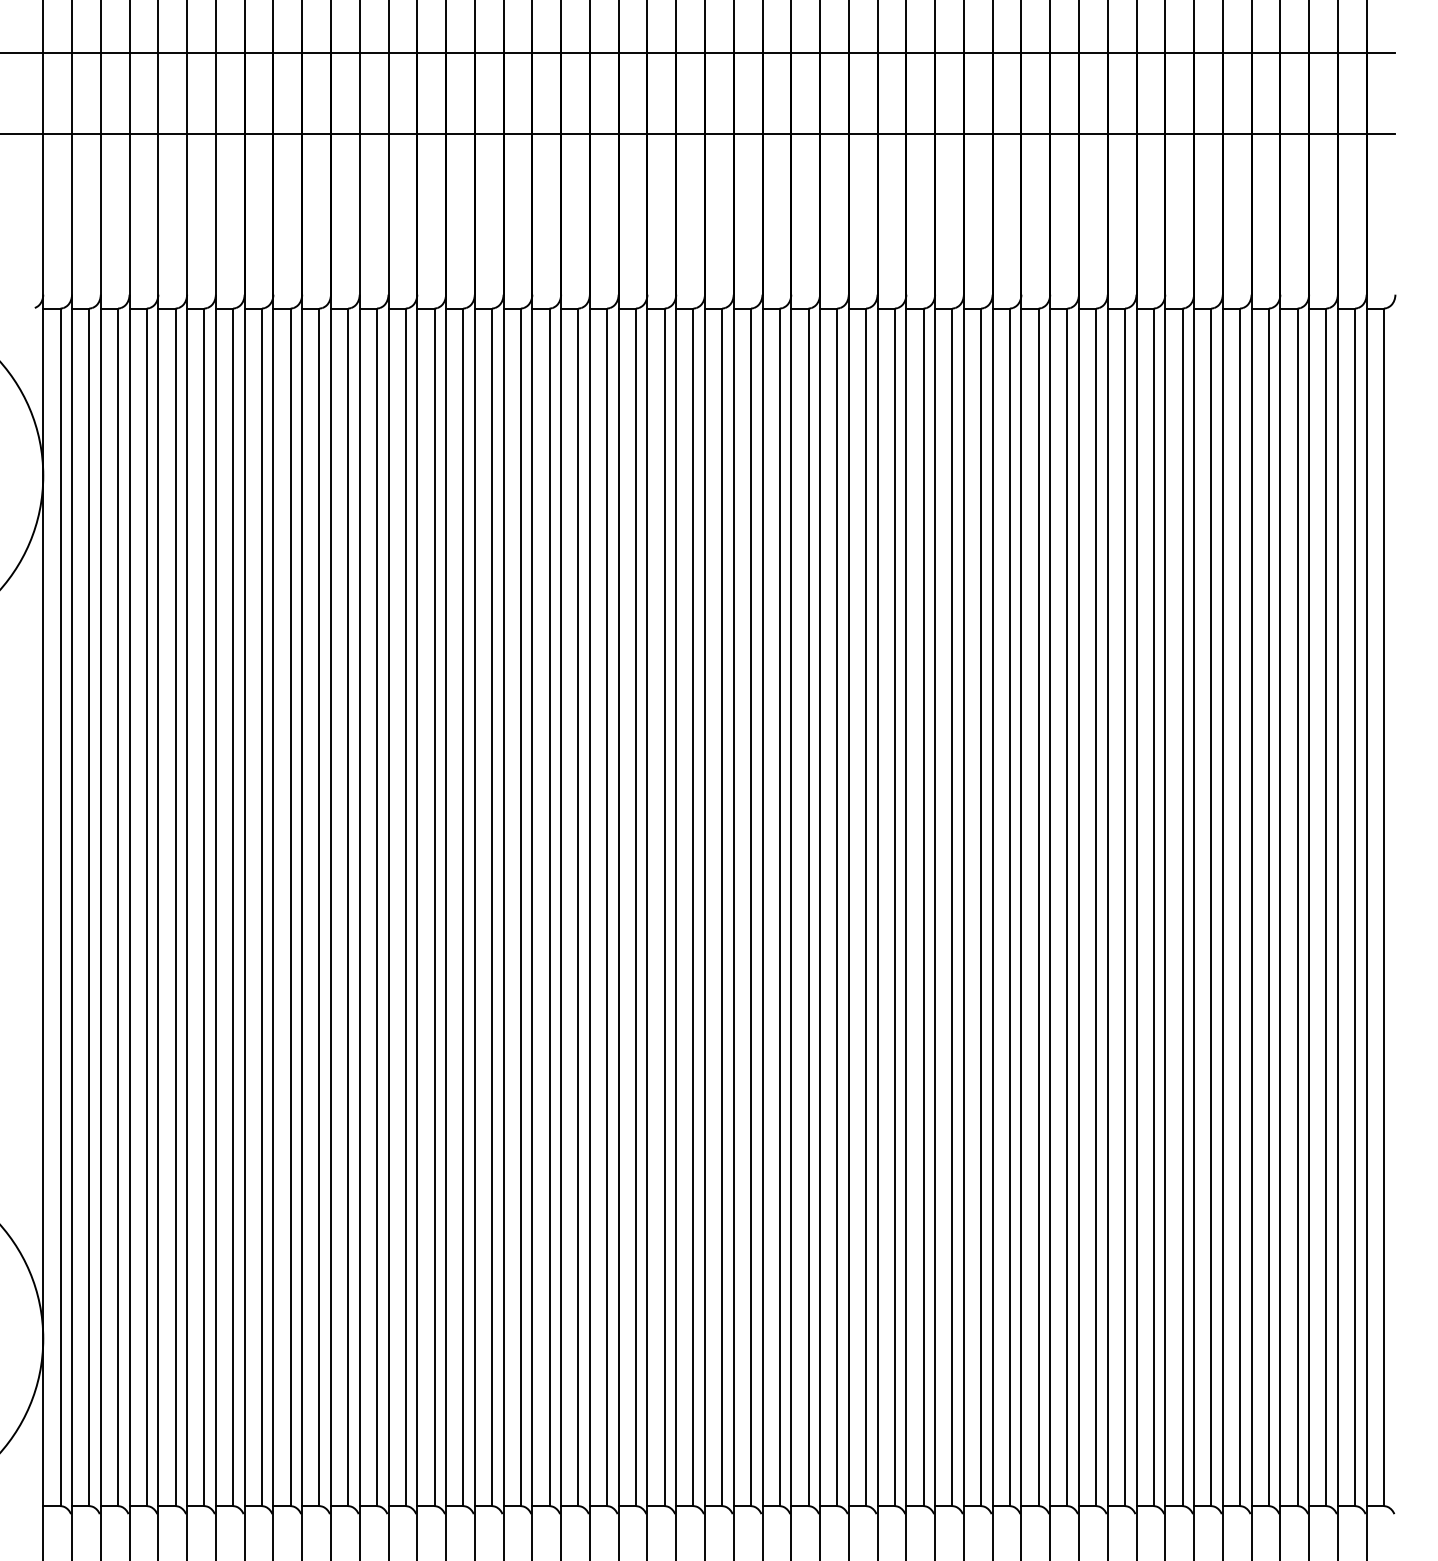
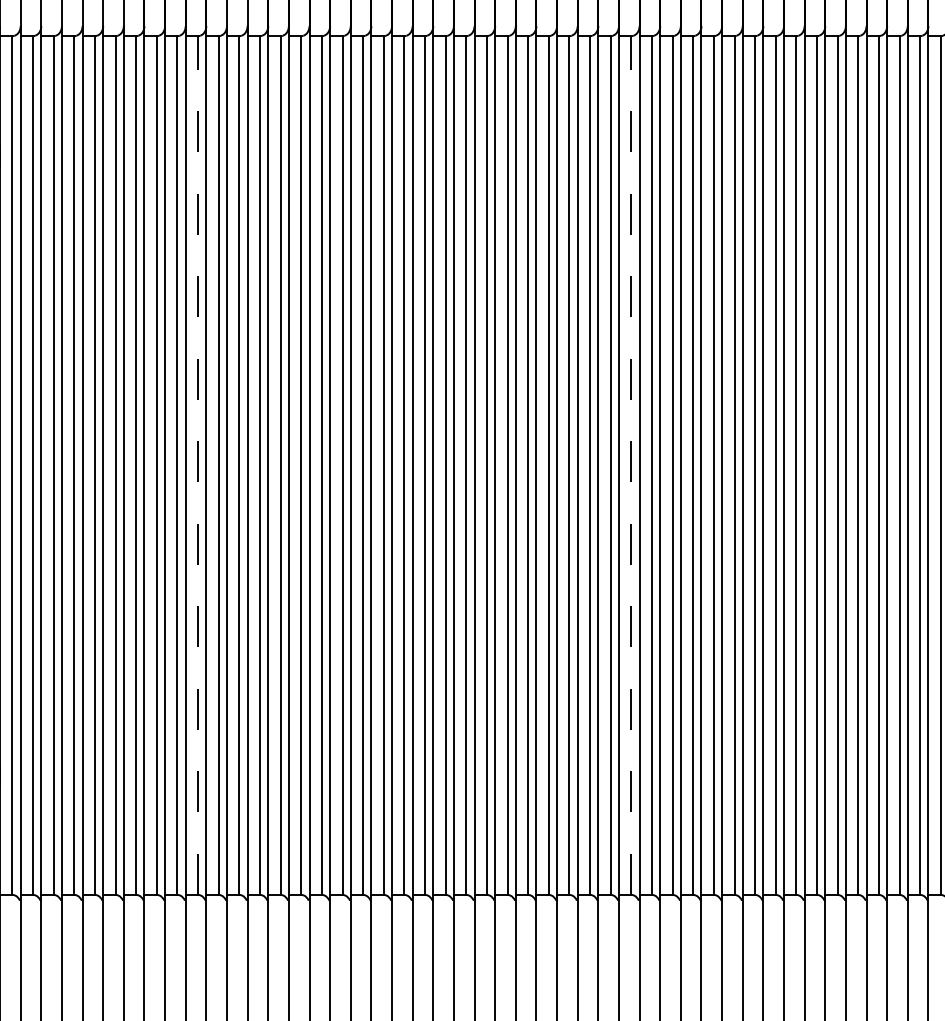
line: (319, 907) -> (198, 465), solid -> dashed
line: (923, 907) -> (631, 465), solid -> dashed

